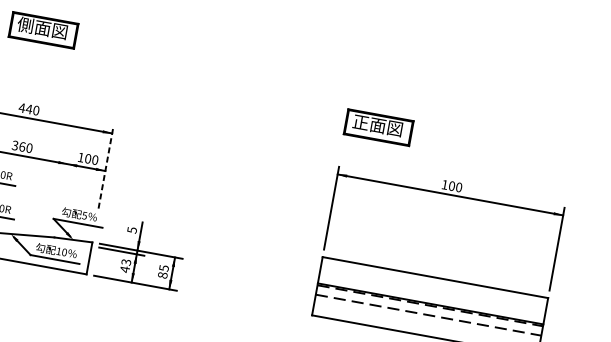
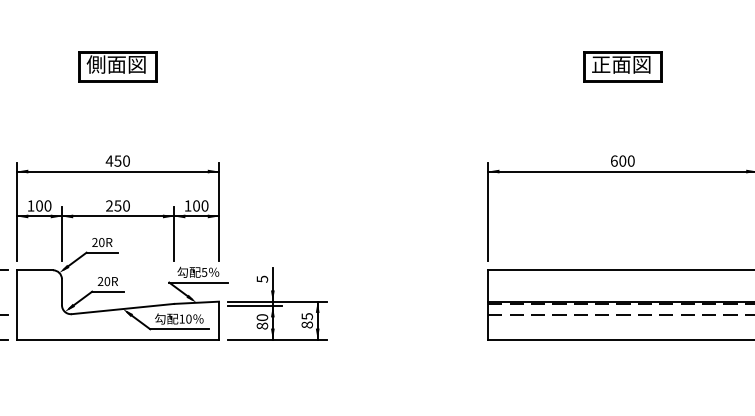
text: (28, 108) -> (117, 160), 440 -> 450
part: (378, 127) -> (622, 66), moved
text: (18, 145) -> (113, 205), 360 -> 250
line: (106, 166) -> (219, 211), dashed -> solid
line: (65, 179) -> (174, 234), added
text: (445, 184) -> (614, 160), 100 -> 600
text: (125, 265) -> (262, 321), 43 -> 80

